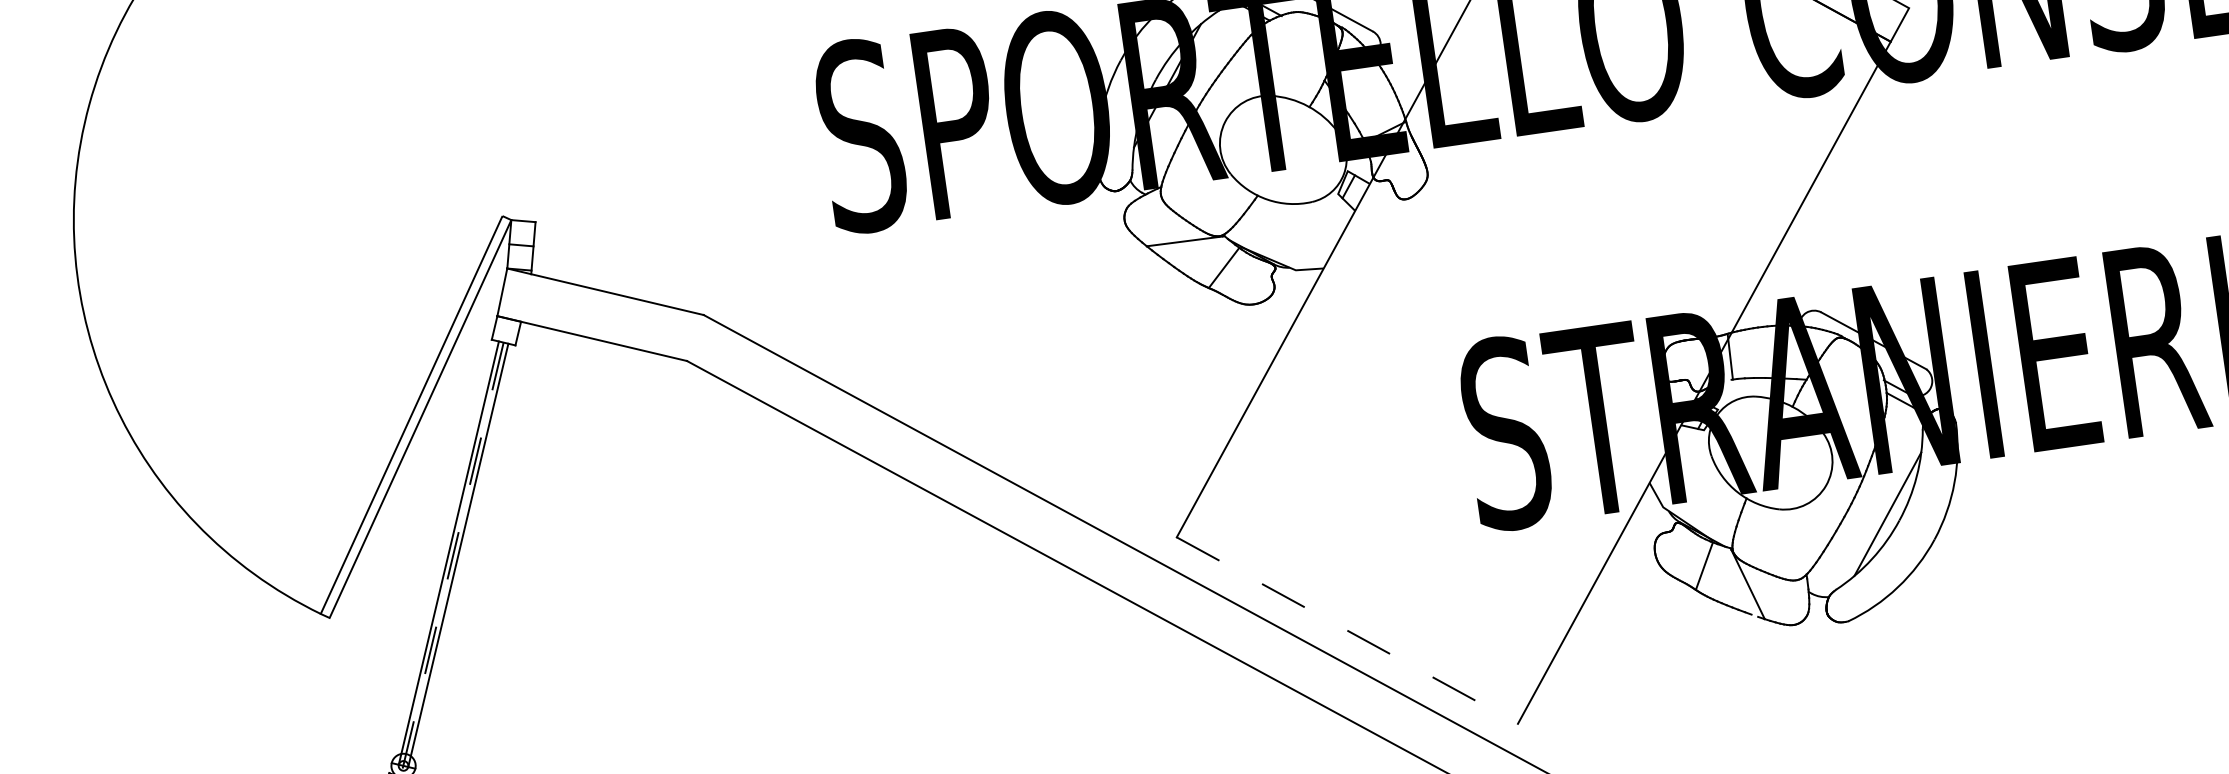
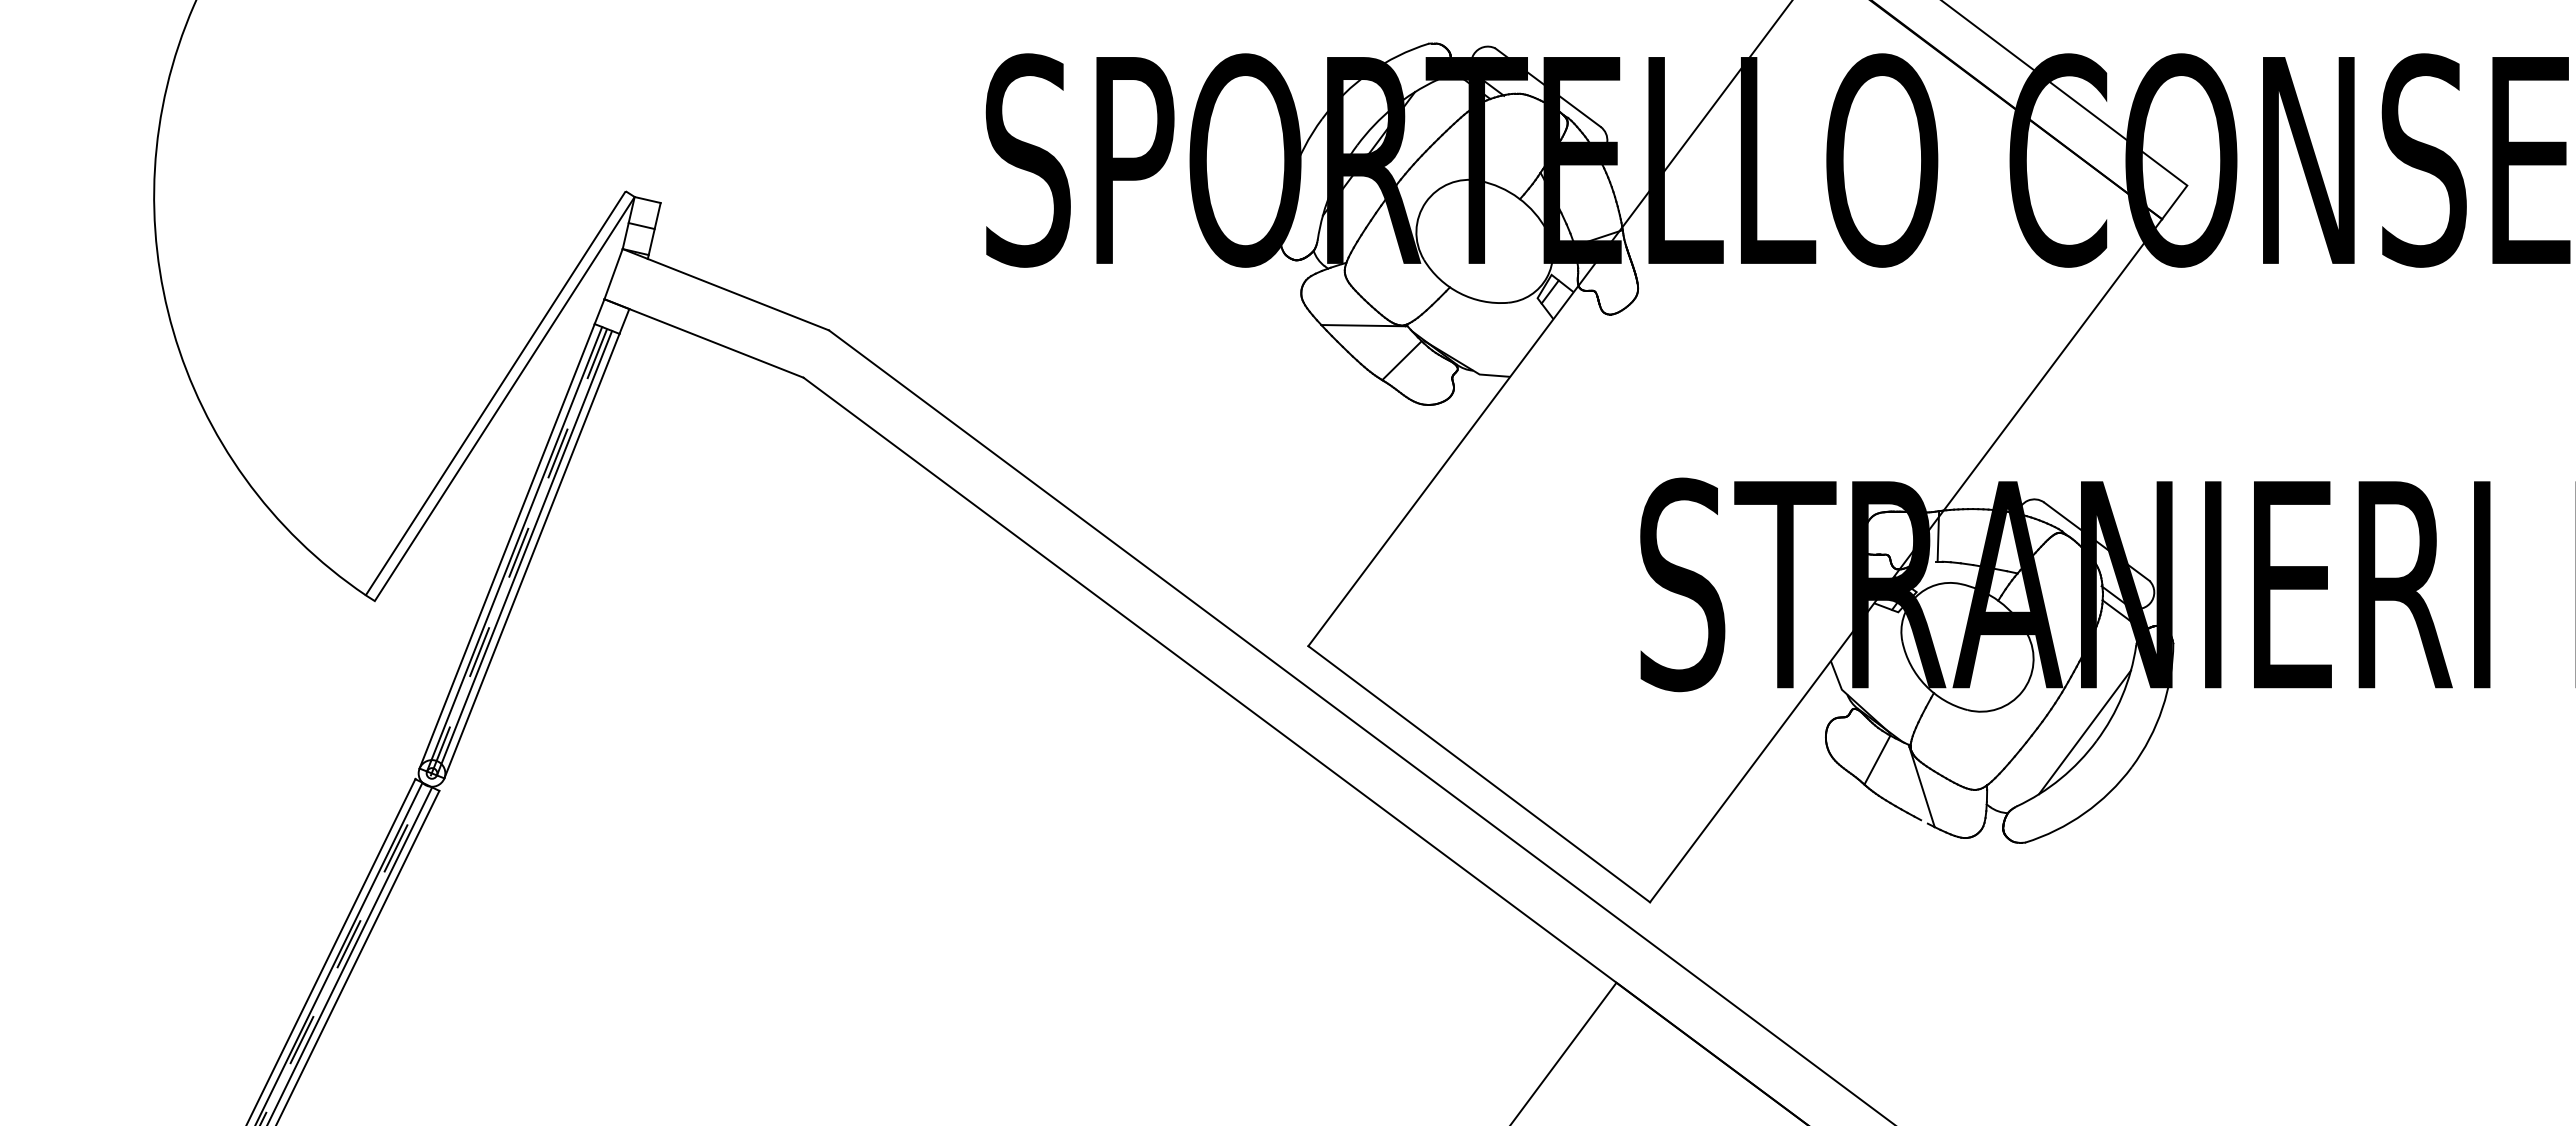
line: (441, 550) -> (506, 545), added
line: (464, 556) -> (531, 555), added
line: (1347, 630) -> (1479, 774), dashed -> solid

